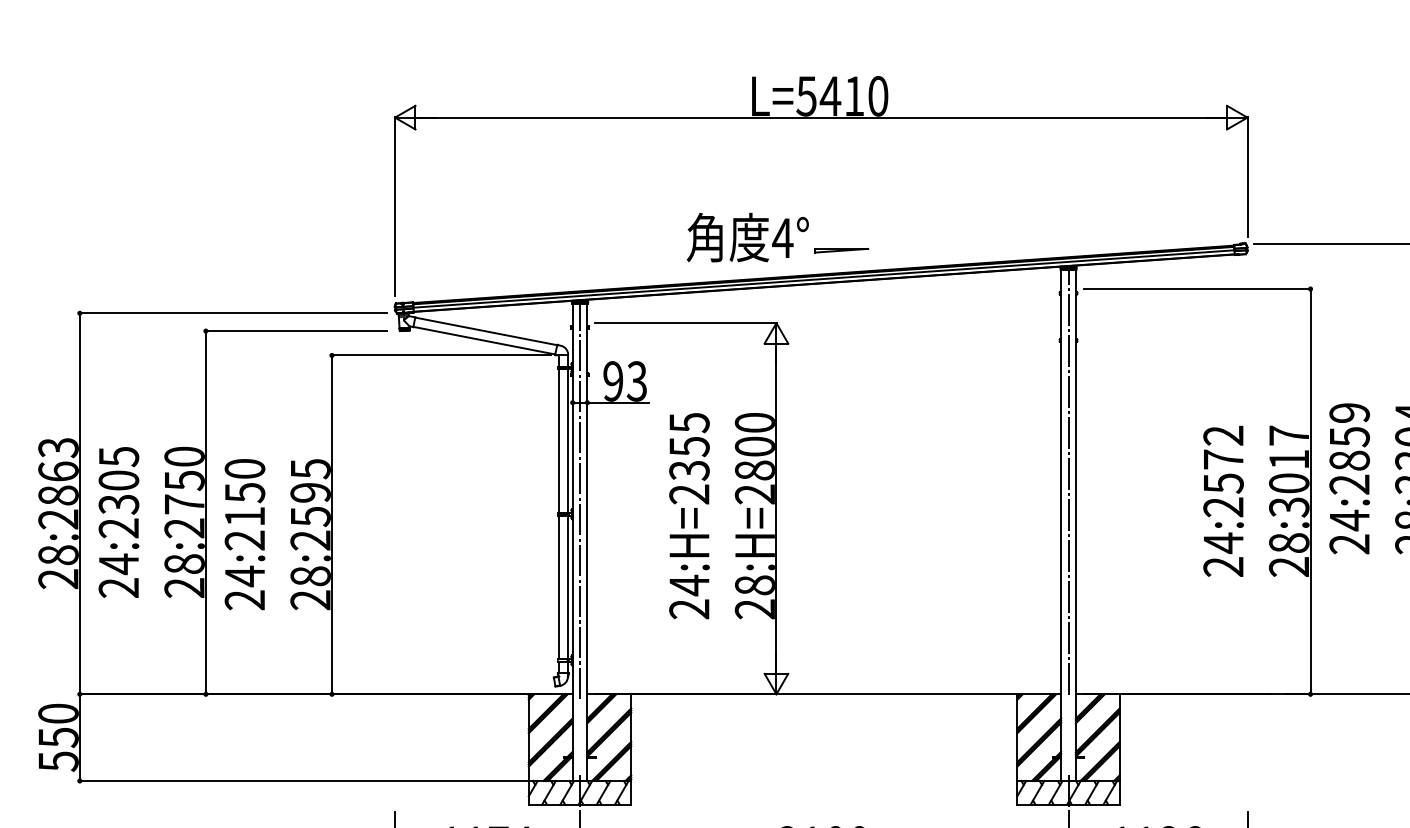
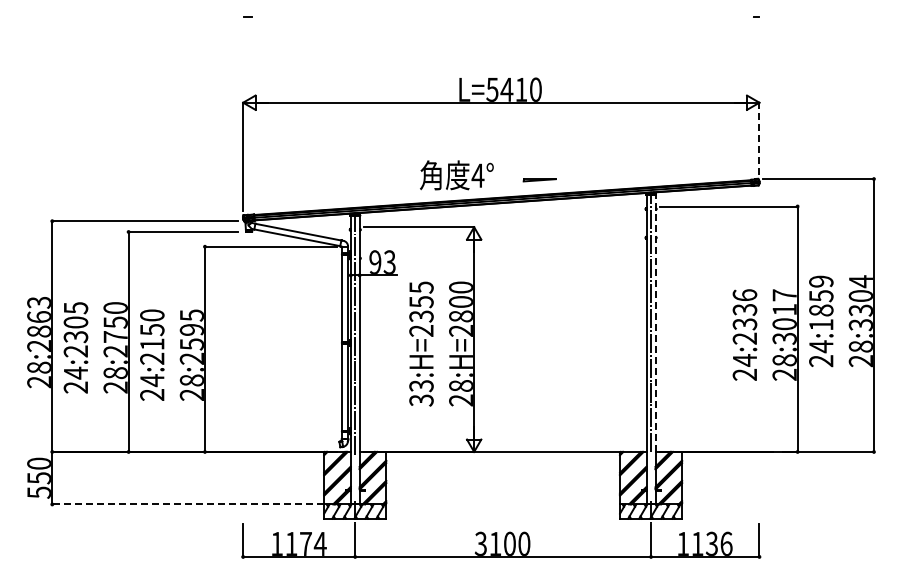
line: (1247, 176) -> (759, 138), solid -> dashed
line: (841, 251) -> (539, 180), moved
text: (1222, 459) -> (744, 309), 24:2572 -> 24:2336
line: (1075, 482) -> (655, 323), solid -> dashed
text: (1349, 483) -> (821, 324), 24:2859 -> 24:1859
text: (689, 596) -> (421, 392), 24:H=2355 -> 33:H=2355
line: (304, 781) -> (188, 504), solid -> dashed

